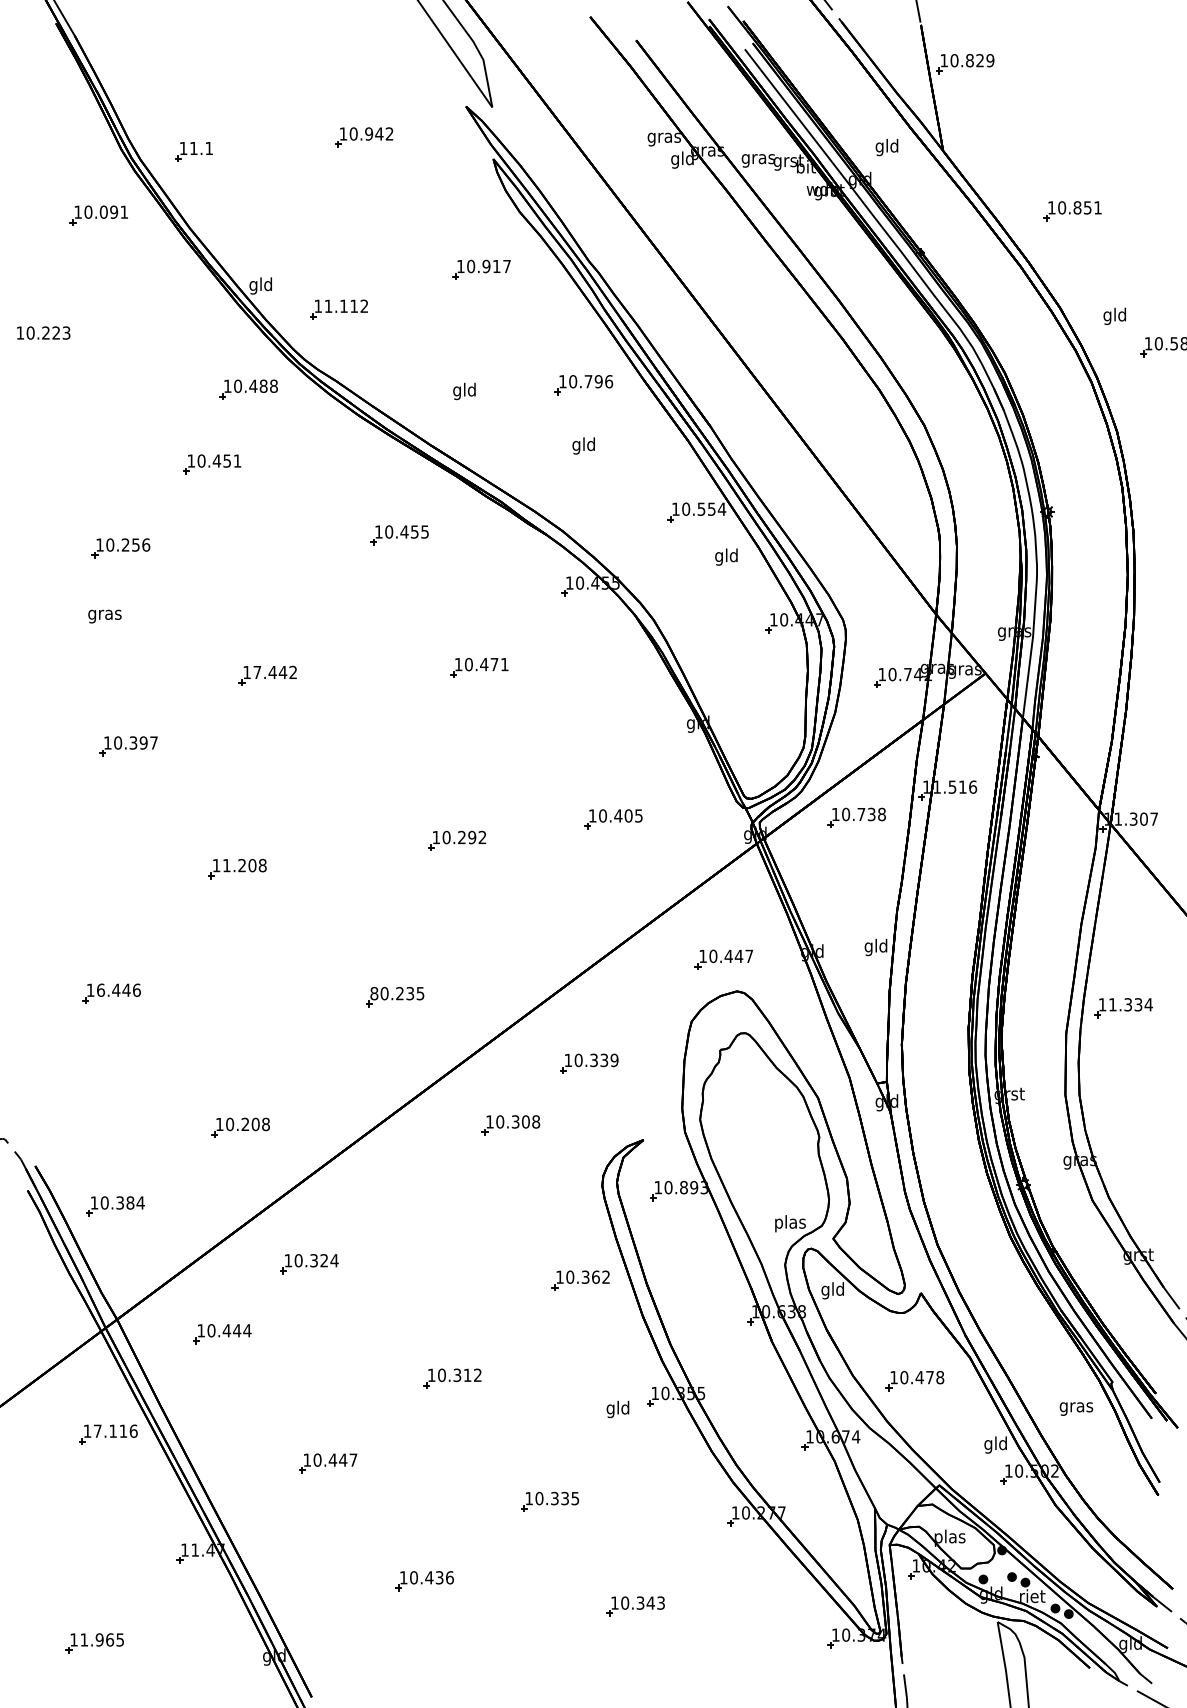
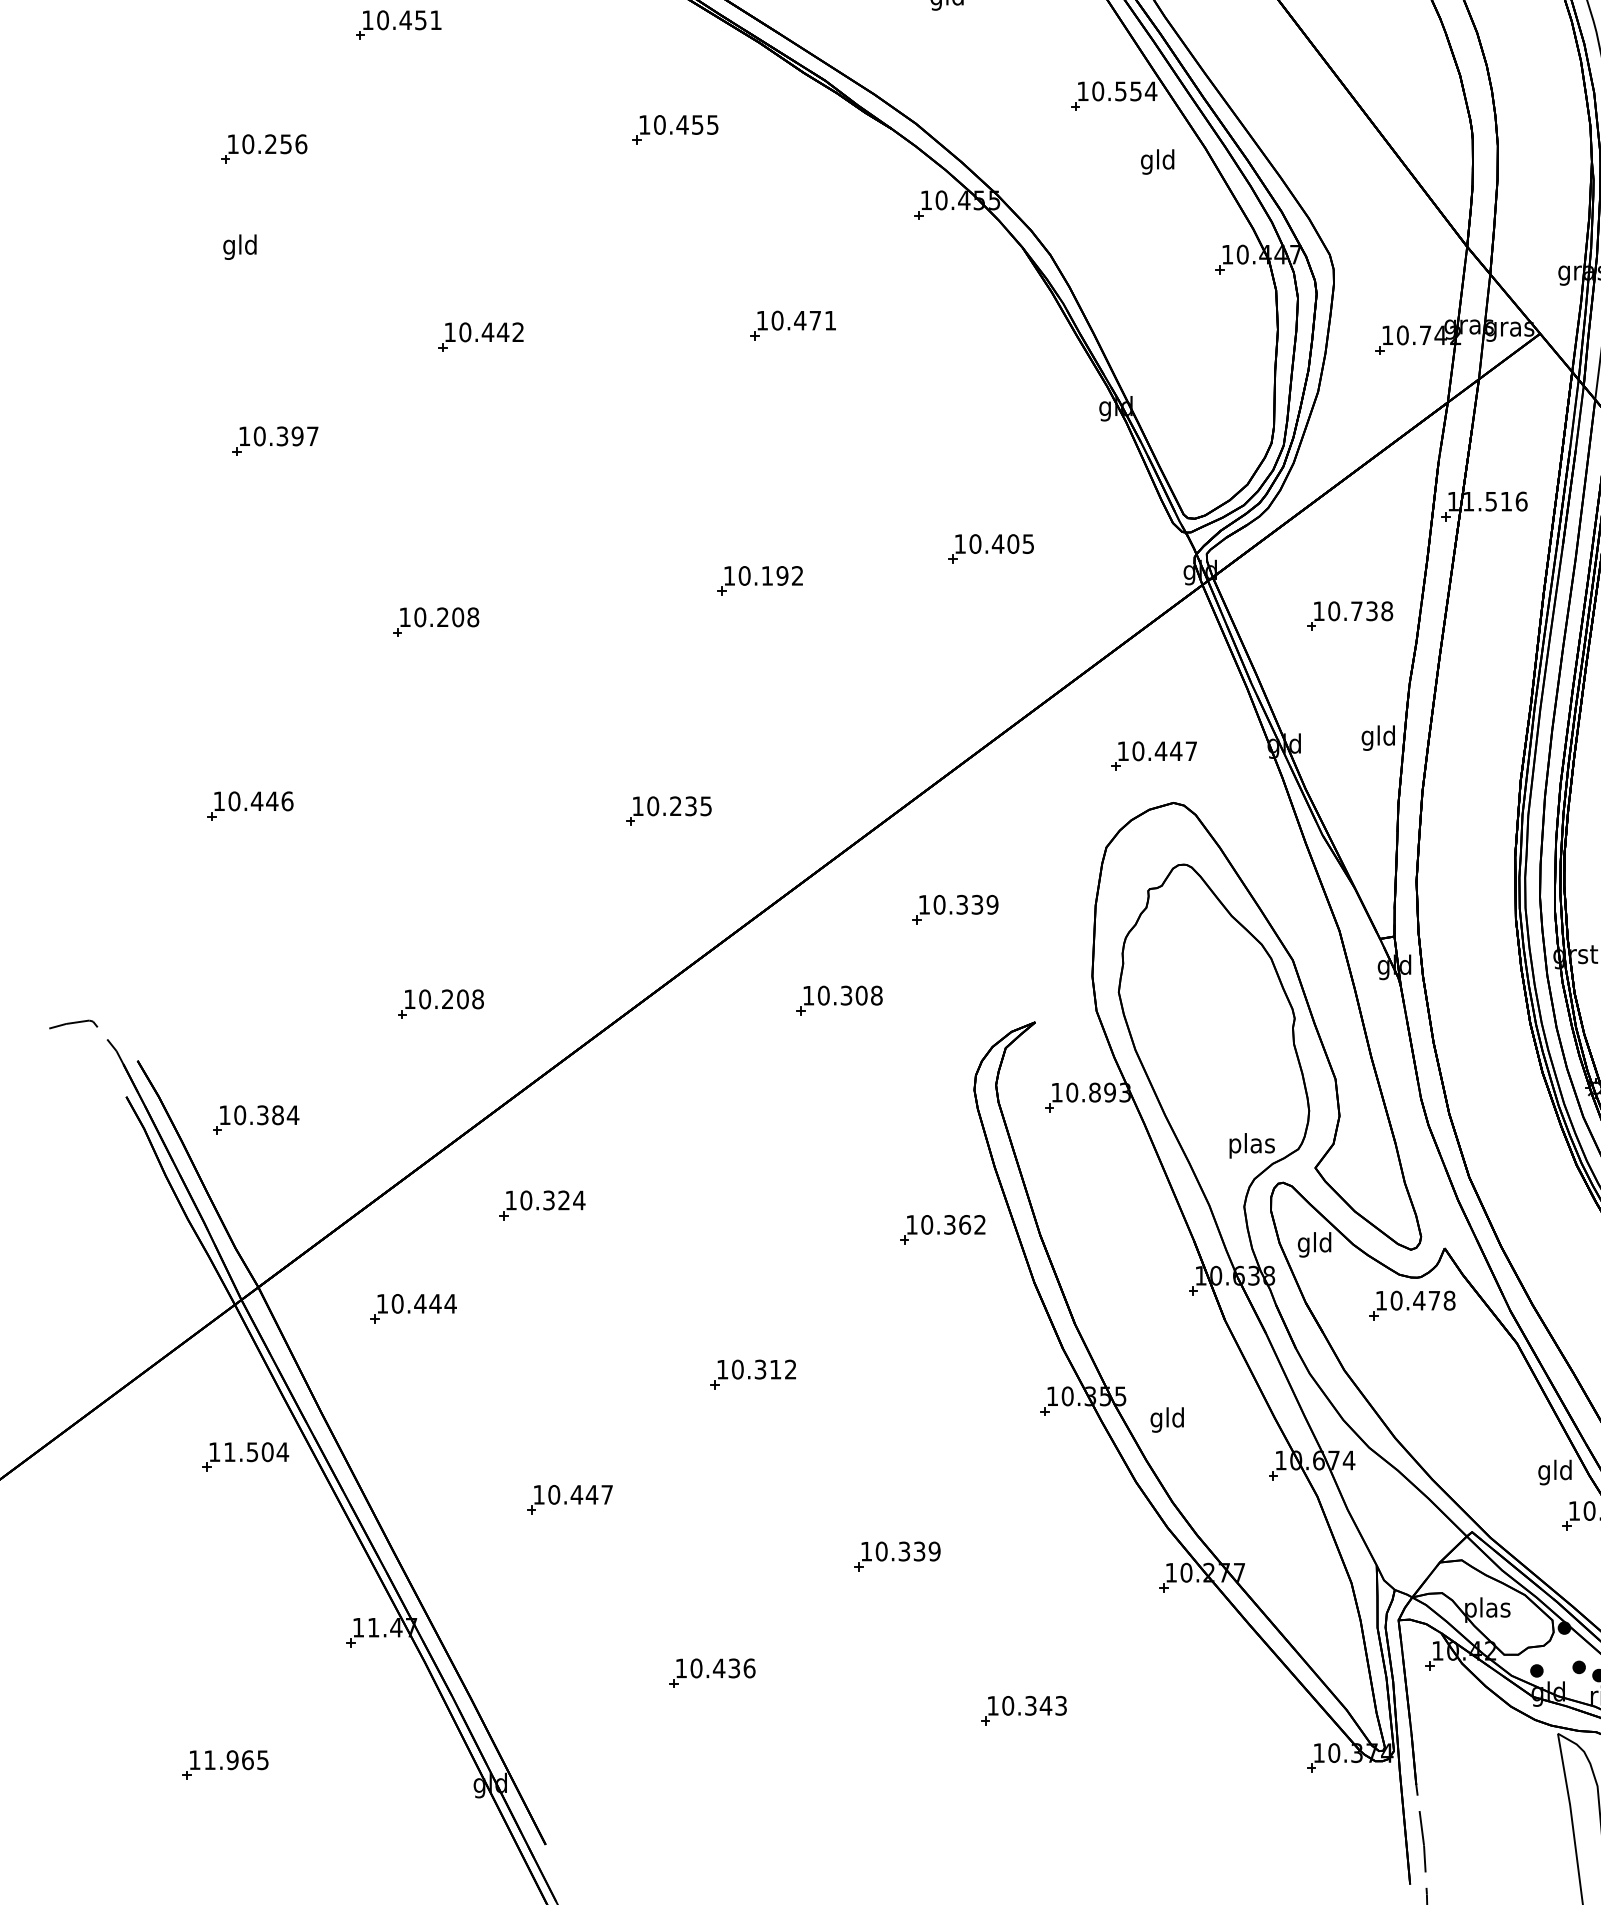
text: (104, 614) -> (239, 246), gras -> gld
text: (257, 672) -> (465, 332), 17.442 -> 10.442
part: (856, 817) -> (1349, 615), moved
text: (461, 836) -> (766, 574), 10.292 -> 10.192
text: (226, 865) -> (419, 617), 11.208 -> 10.208
text: (100, 989) -> (233, 800), 16.446 -> 10.446
text: (374, 993) -> (638, 806), 80.235 -> 10.235
part: (914, 1381) -> (1411, 1306), moved
text: (617, 1409) -> (1166, 1420), moved
text: (115, 1430) -> (255, 1451), 17.116 -> 11.504
text: (575, 1497) -> (934, 1549), 10.335 -> 10.339

